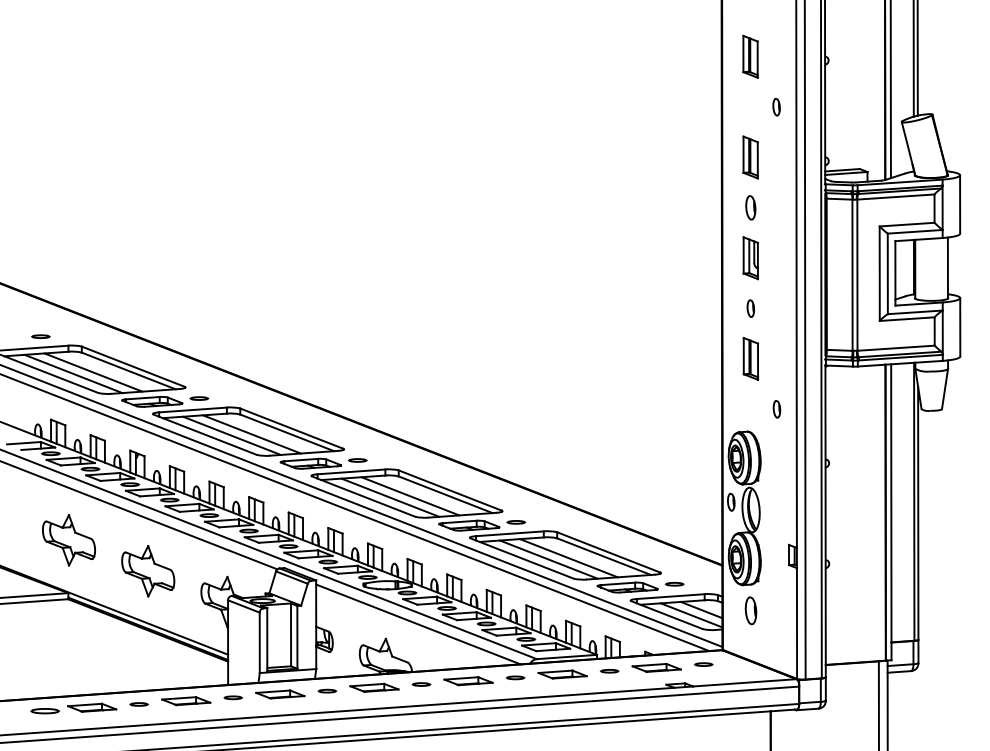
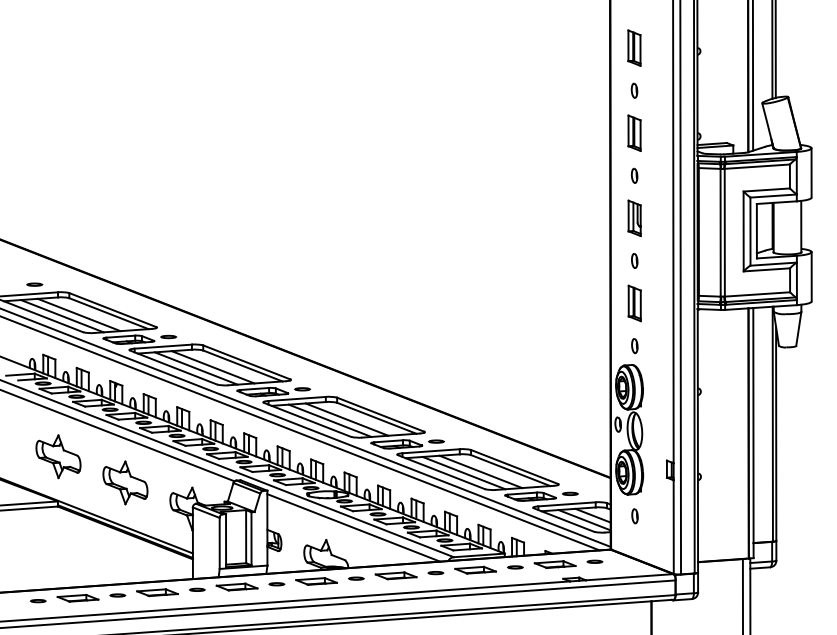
part: (776, 106) -> (634, 90), moved
part: (750, 207) -> (634, 175), size x0.71
part: (776, 409) -> (634, 346), moved
part: (751, 610) -> (635, 516), size x0.62
part: (44, 710) -> (37, 600), size x0.62

